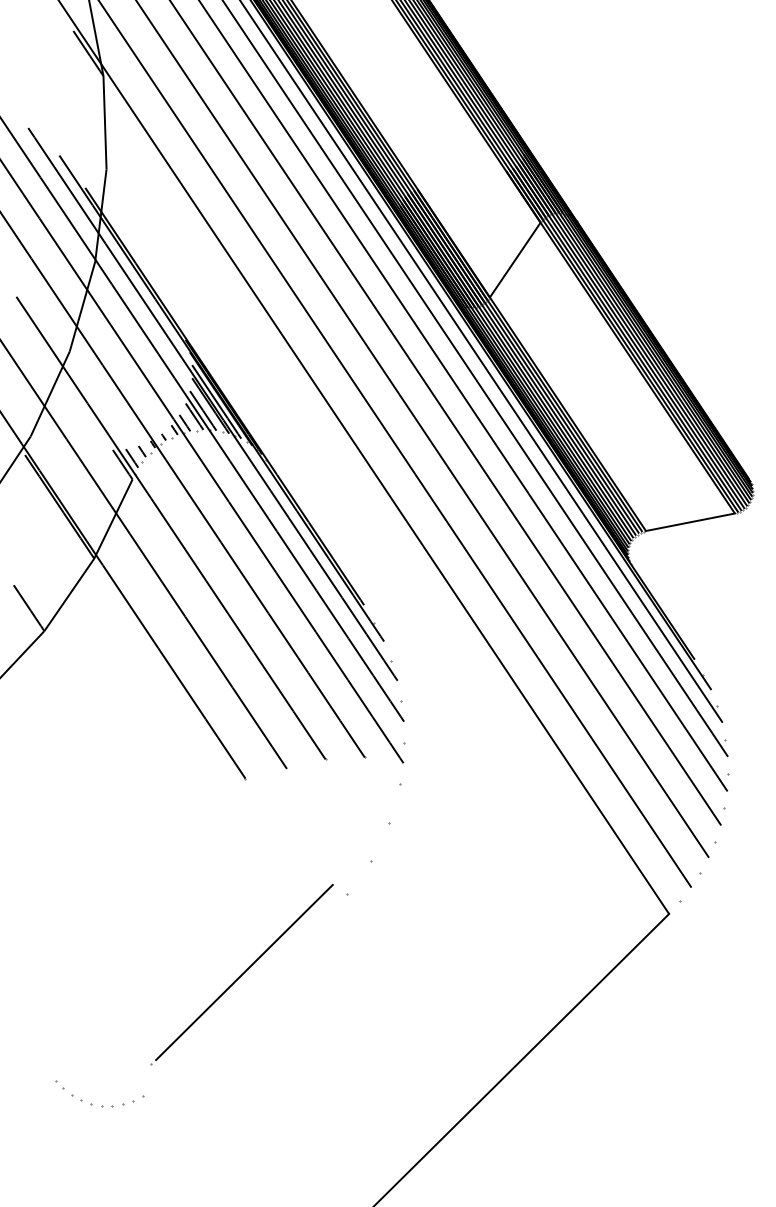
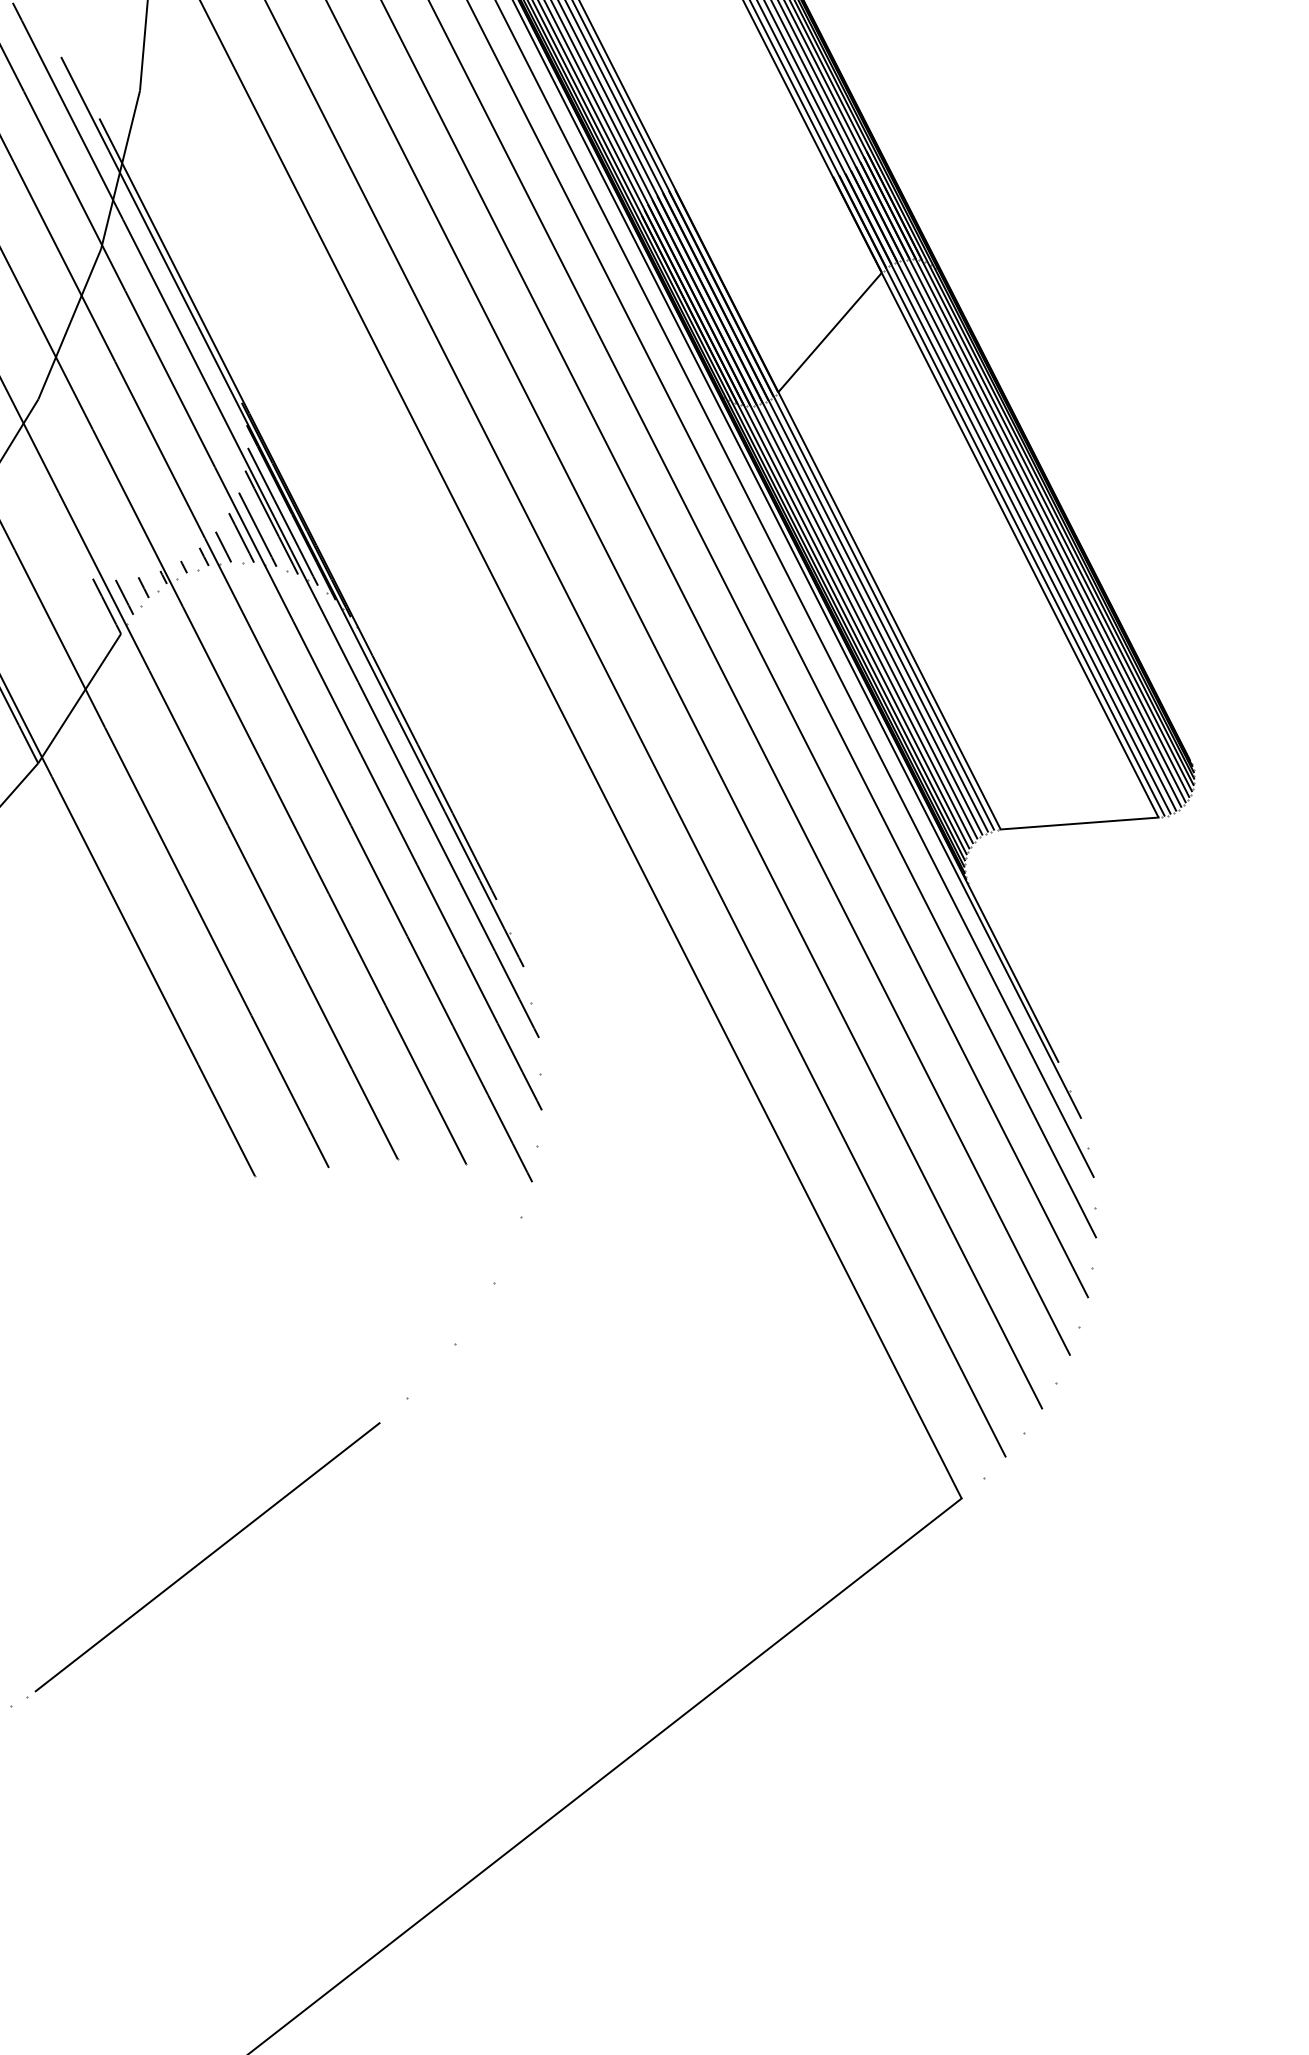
line: (241, 974) -> (202, 1560), moved

